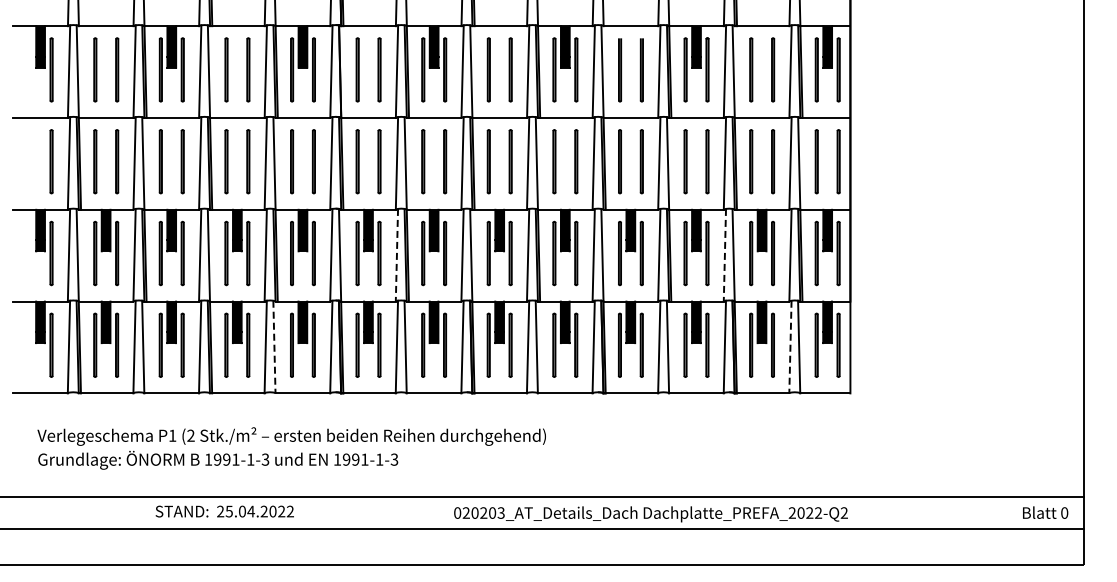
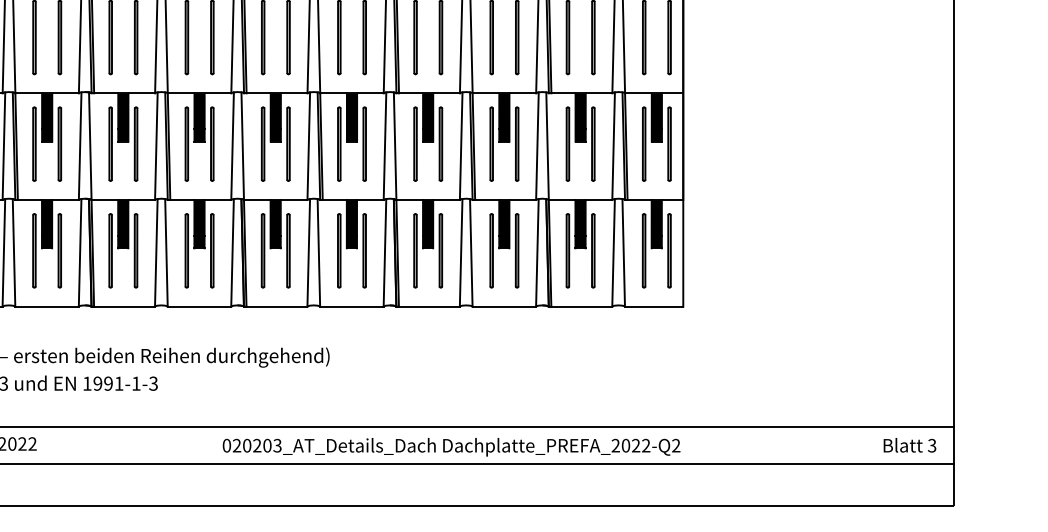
line: (396, 255) -> (155, 146), dashed -> solid
line: (724, 255) -> (536, 146), dashed -> solid
line: (274, 347) -> (14, 253), dashed -> solid
line: (790, 347) -> (613, 253), dashed -> solid
text: (1064, 512) -> (932, 445), 0 -> 3

